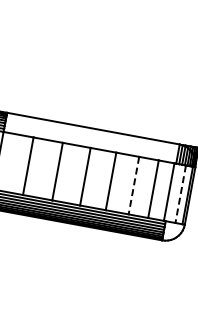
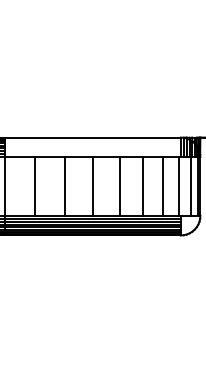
line: (134, 186) -> (143, 187), dashed -> solid
line: (180, 195) -> (190, 187), dashed -> solid

